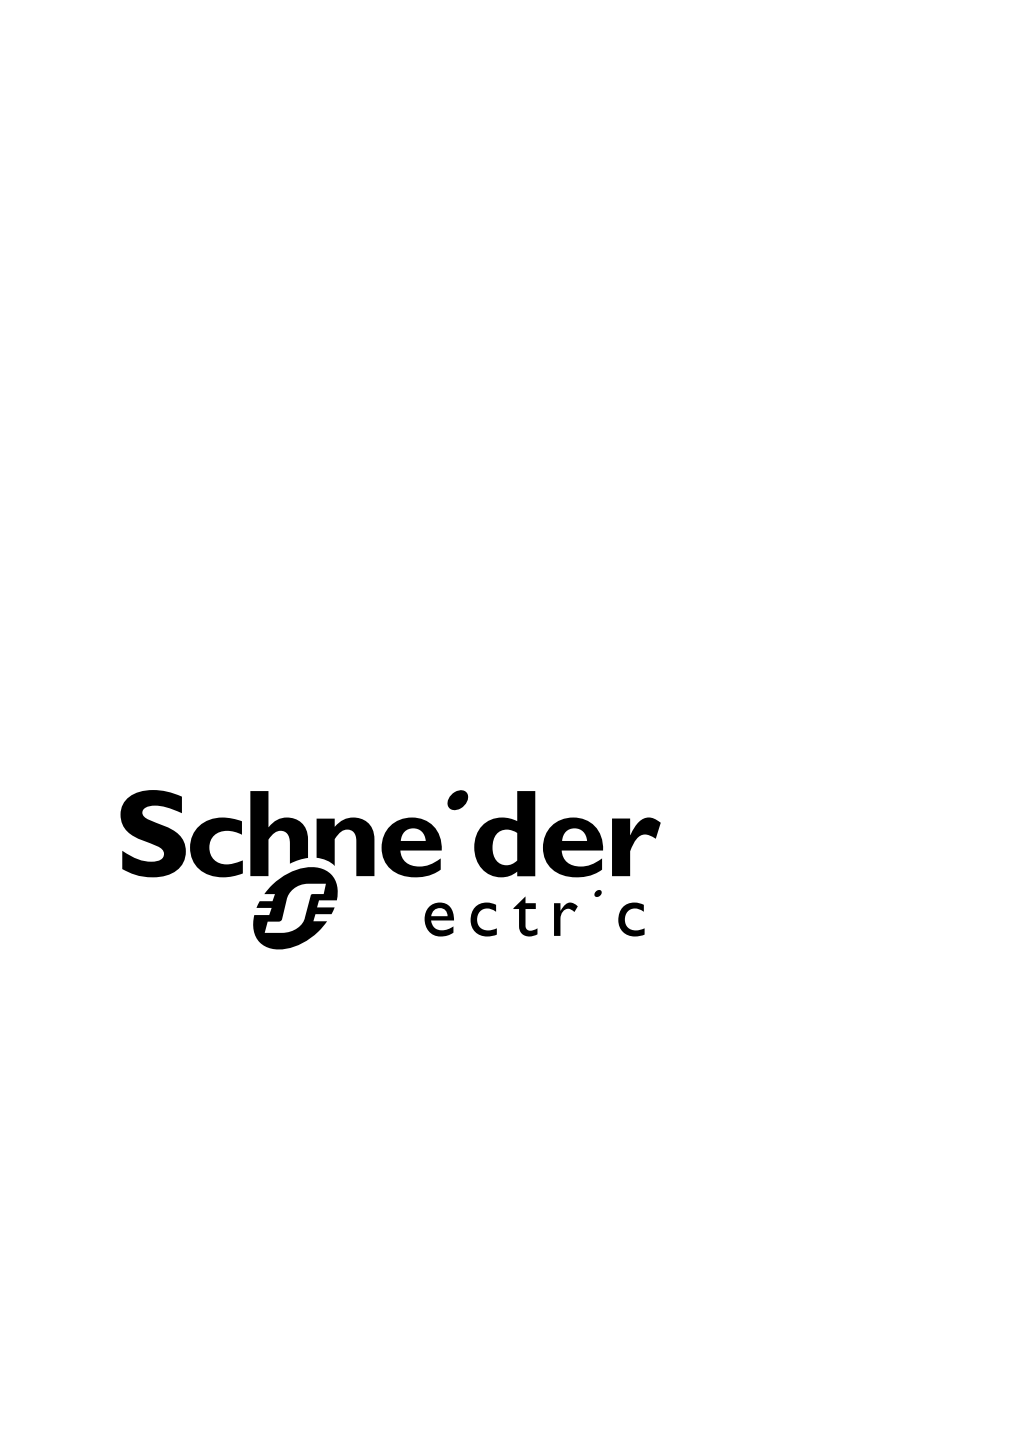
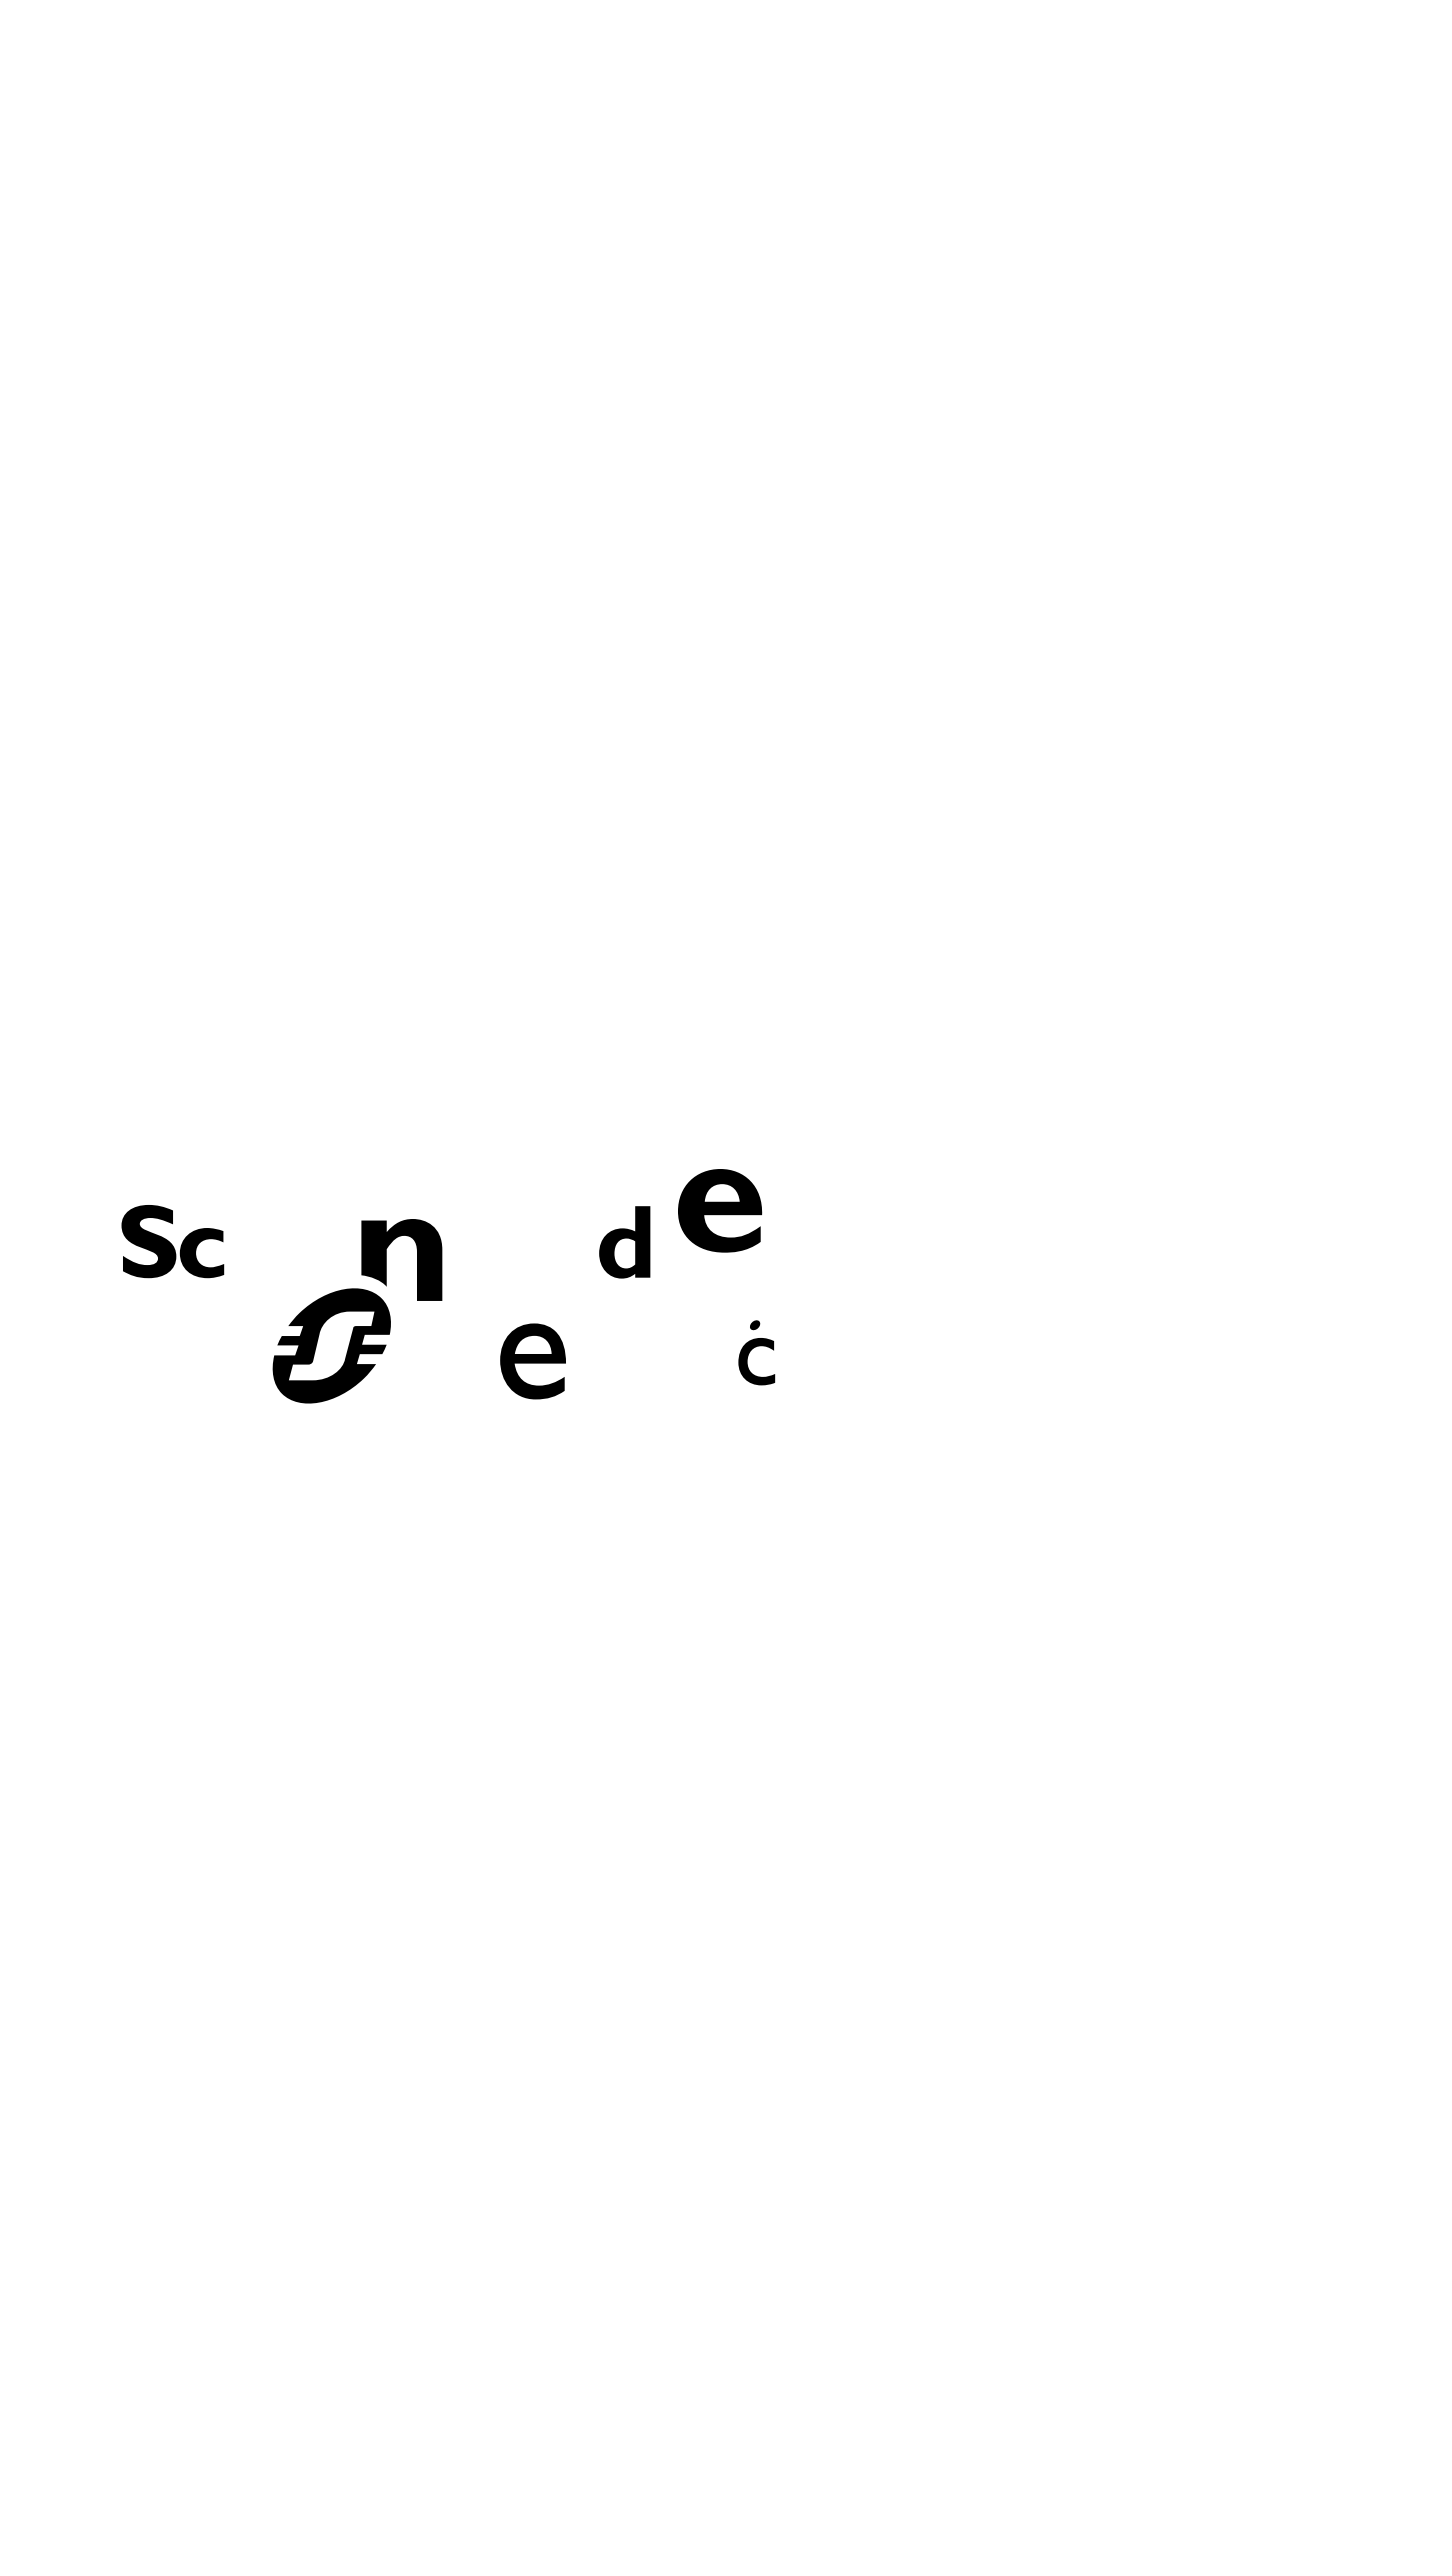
fill: (457, 800) -> (558, 1194), removed
fill: (278, 832) -> (308, 1240), removed
part: (181, 833) -> (172, 1241), size x0.6
part: (504, 834) -> (624, 1242), size x0.6
part: (636, 846) -> (808, 1259), removed
fill: (411, 847) -> (494, 1260), removed
part: (573, 847) -> (720, 1210), moved
fill: (525, 916) -> (653, 1357), removed
part: (438, 919) -> (532, 1361), size x1.6
fill: (483, 919) -> (594, 1361), removed
part: (560, 919) -> (702, 1361), removed
part: (624, 919) -> (747, 1361), moved

